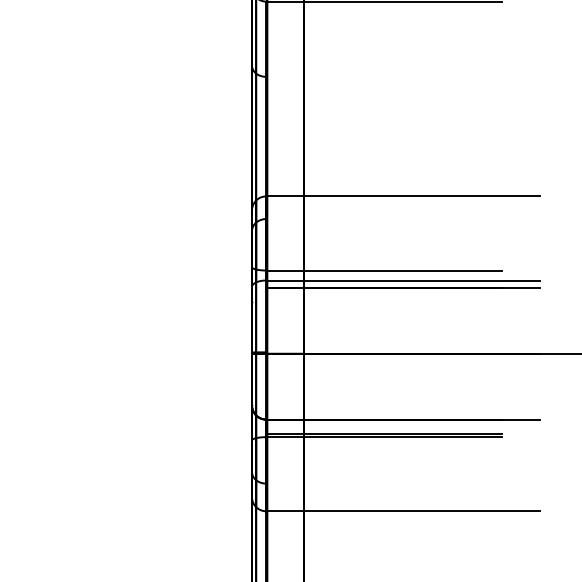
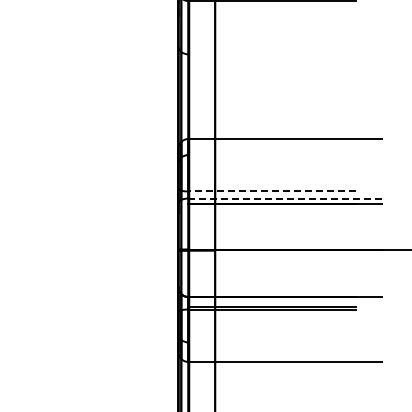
line: (384, 270) -> (272, 191), solid -> dashed
line: (403, 280) -> (285, 198), solid -> dashed

